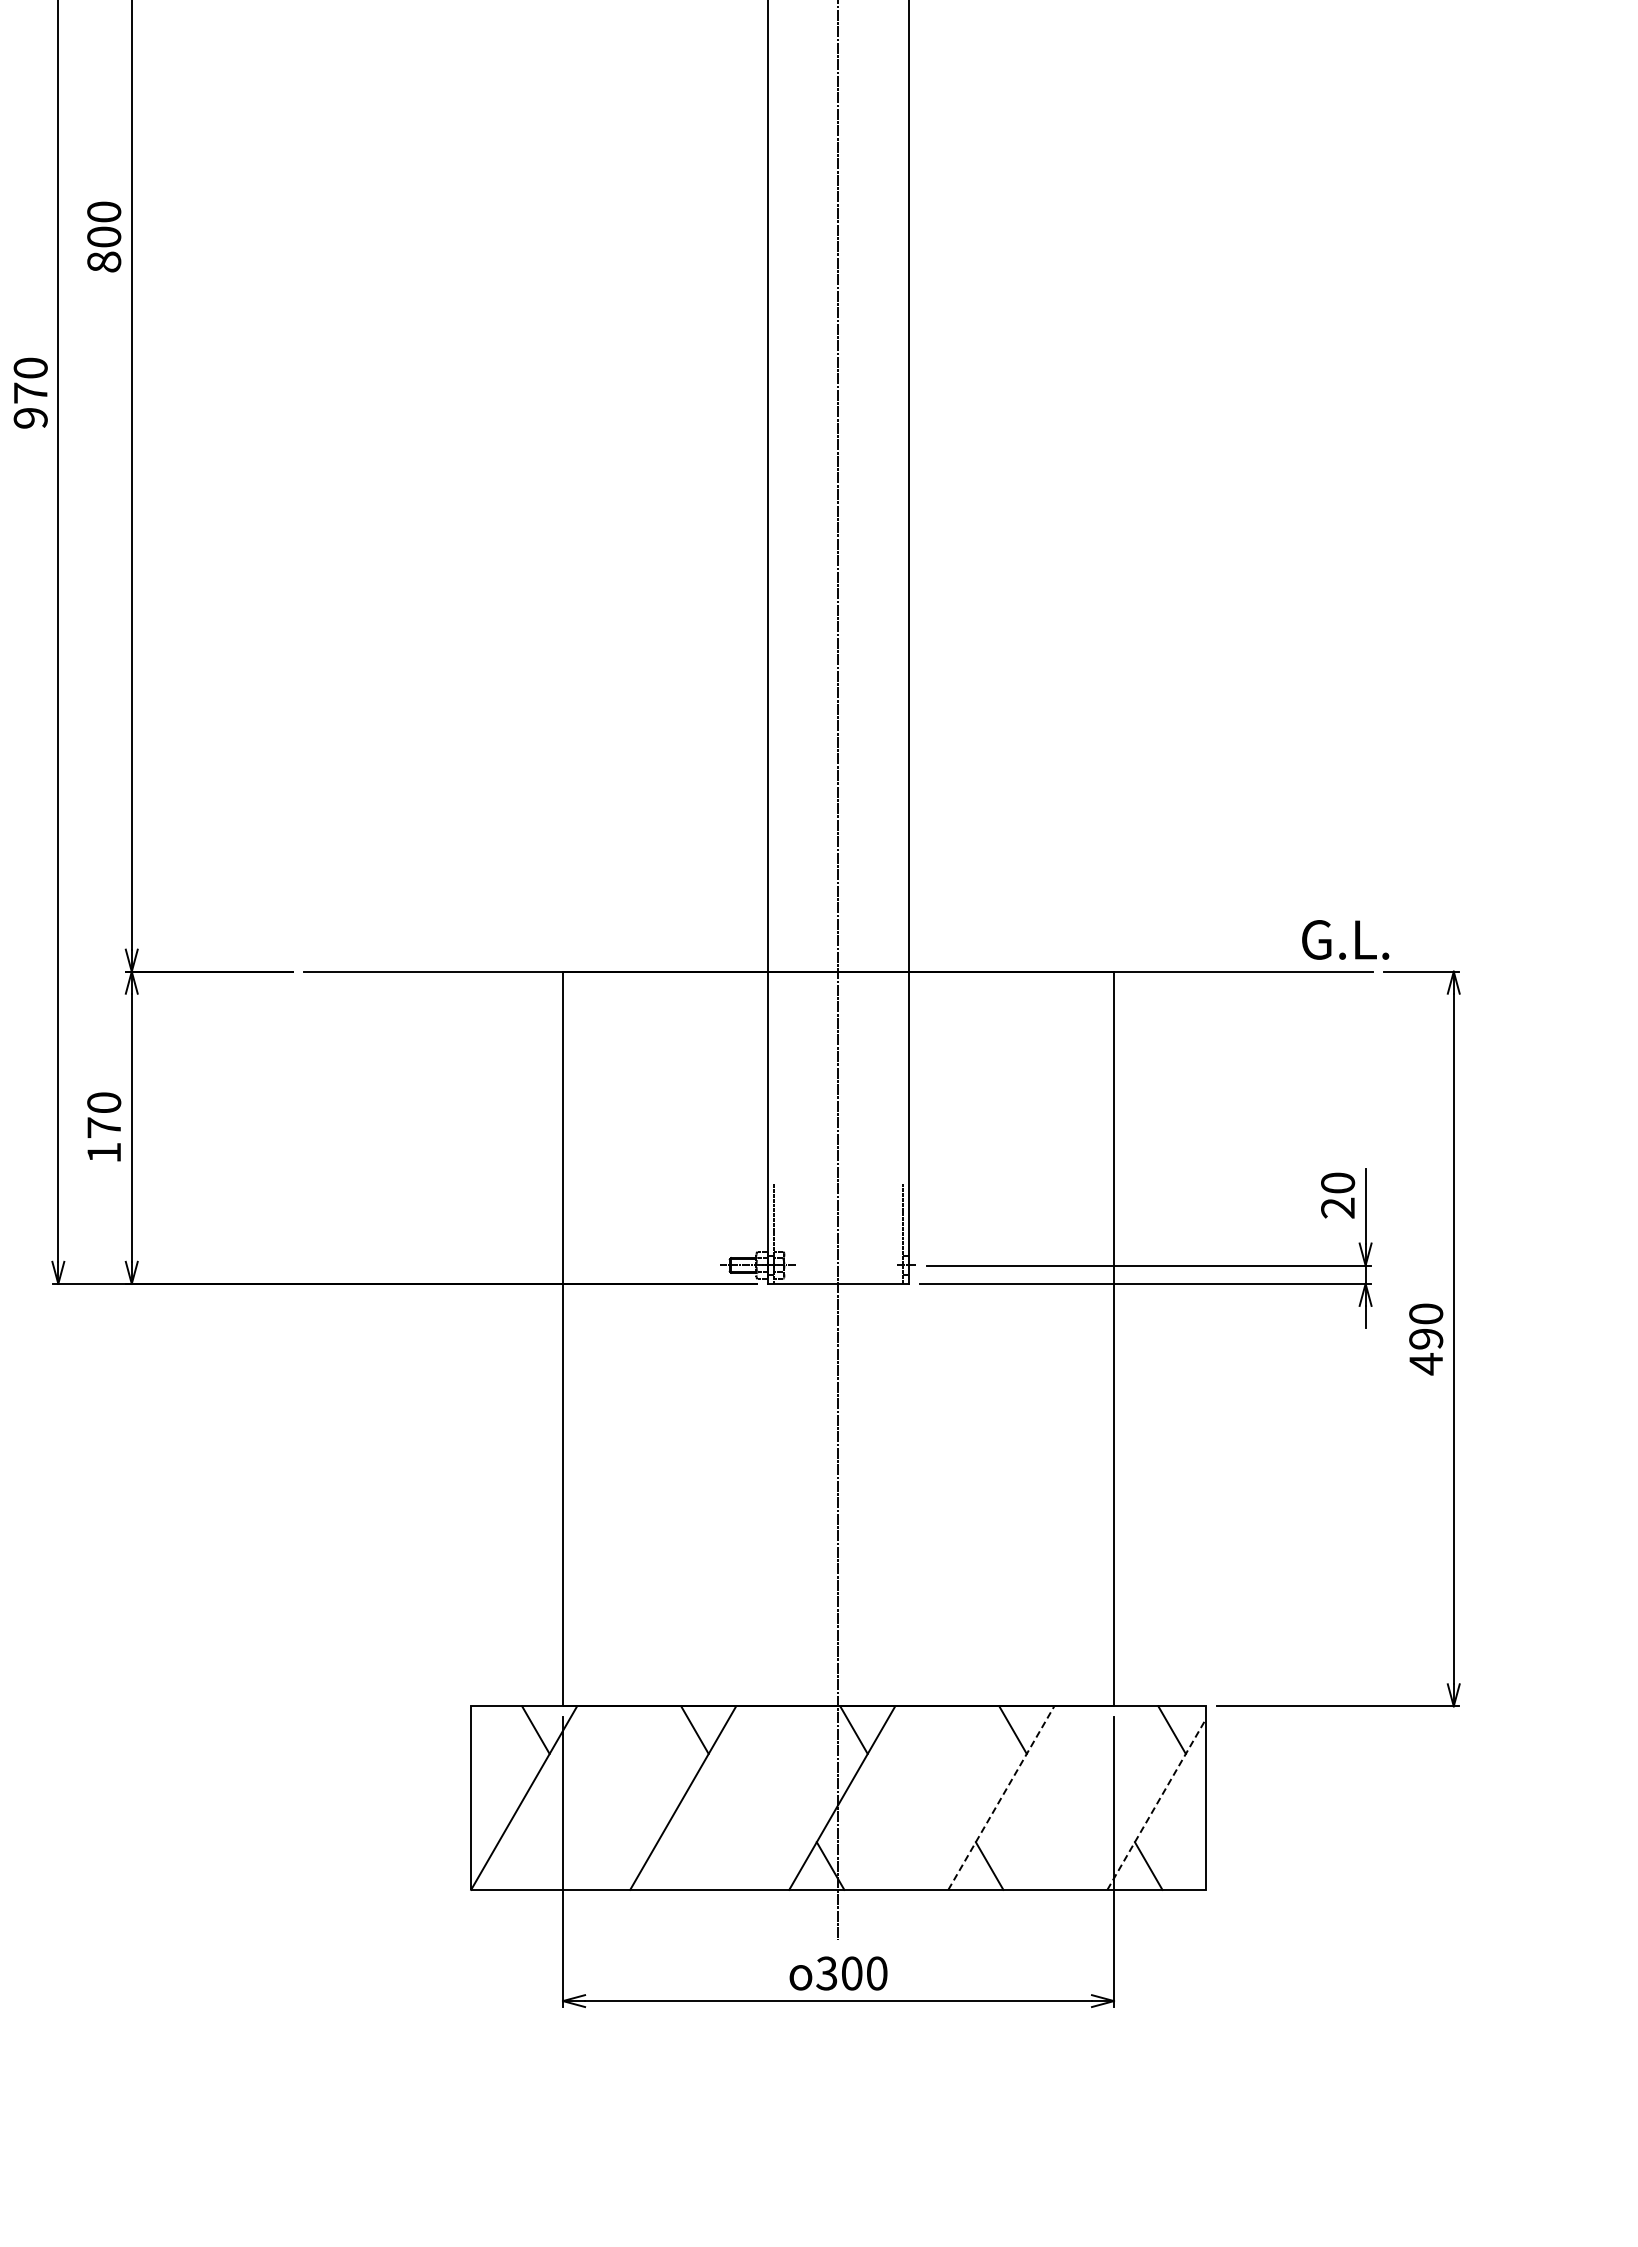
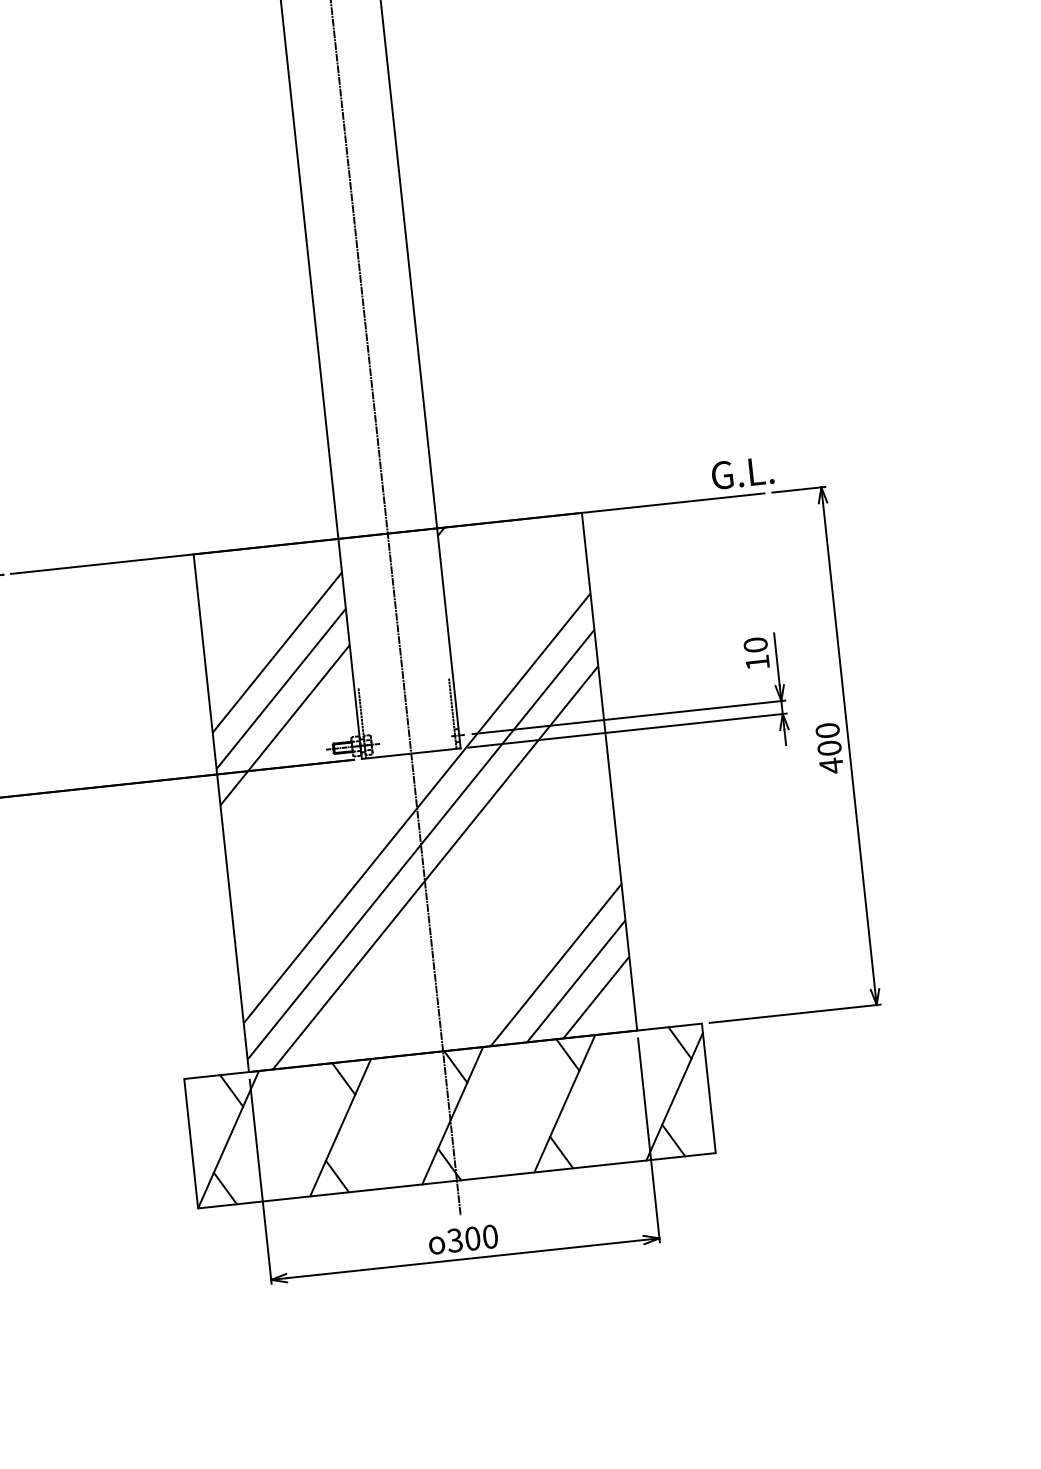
text: (1337, 1207) -> (757, 662), 20 -> 10
hatch: (838, 1338) -> (415, 792), added
text: (1426, 1338) -> (829, 747), 490 -> 400
line: (1001, 1797) -> (564, 1103), dashed -> solid
line: (1156, 1804) -> (674, 1096), dashed -> solid
line: (512, 1865) -> (225, 1188), added
line: (671, 1865) -> (337, 1176), added

